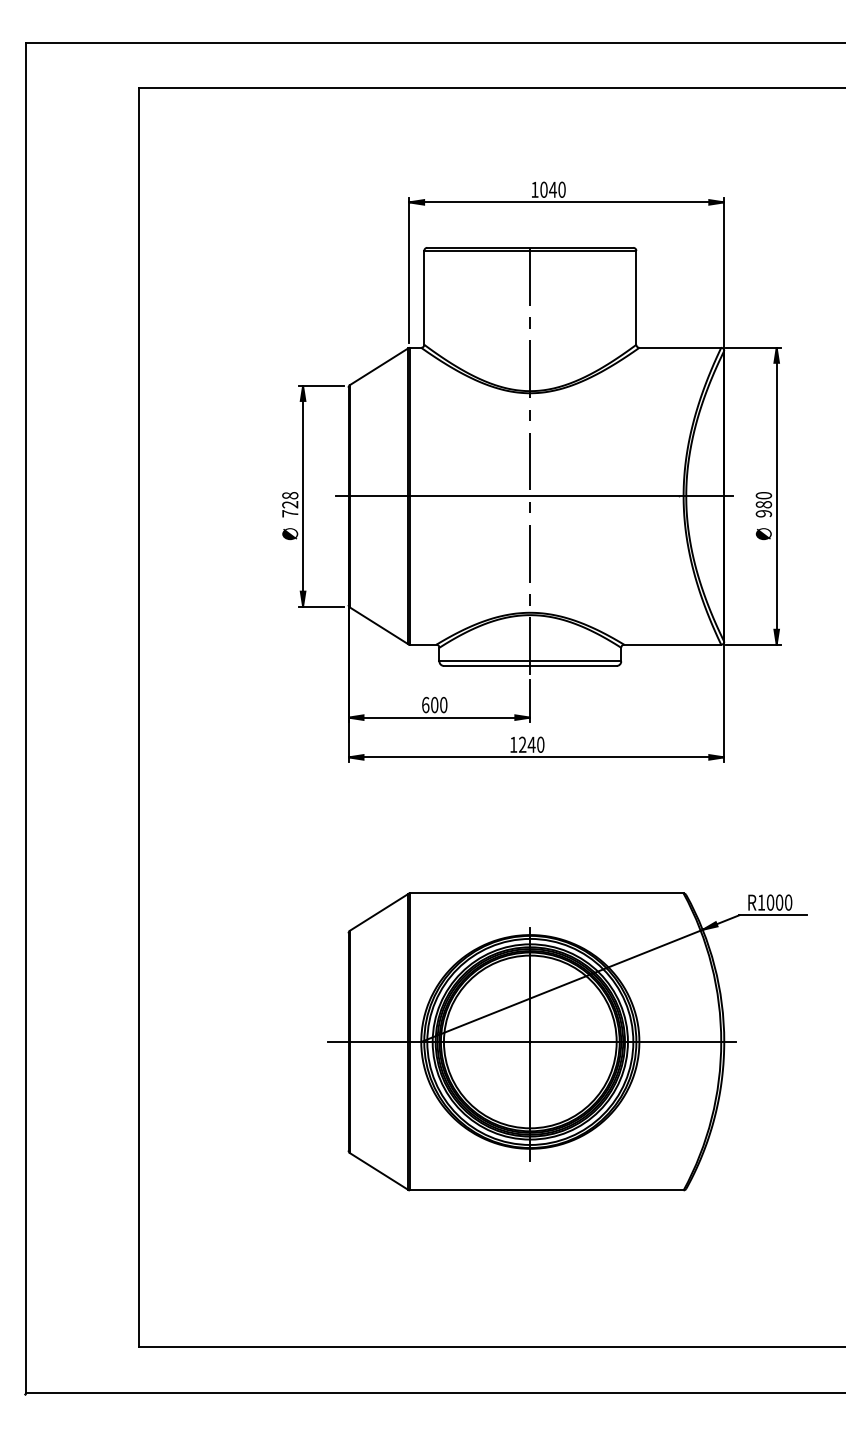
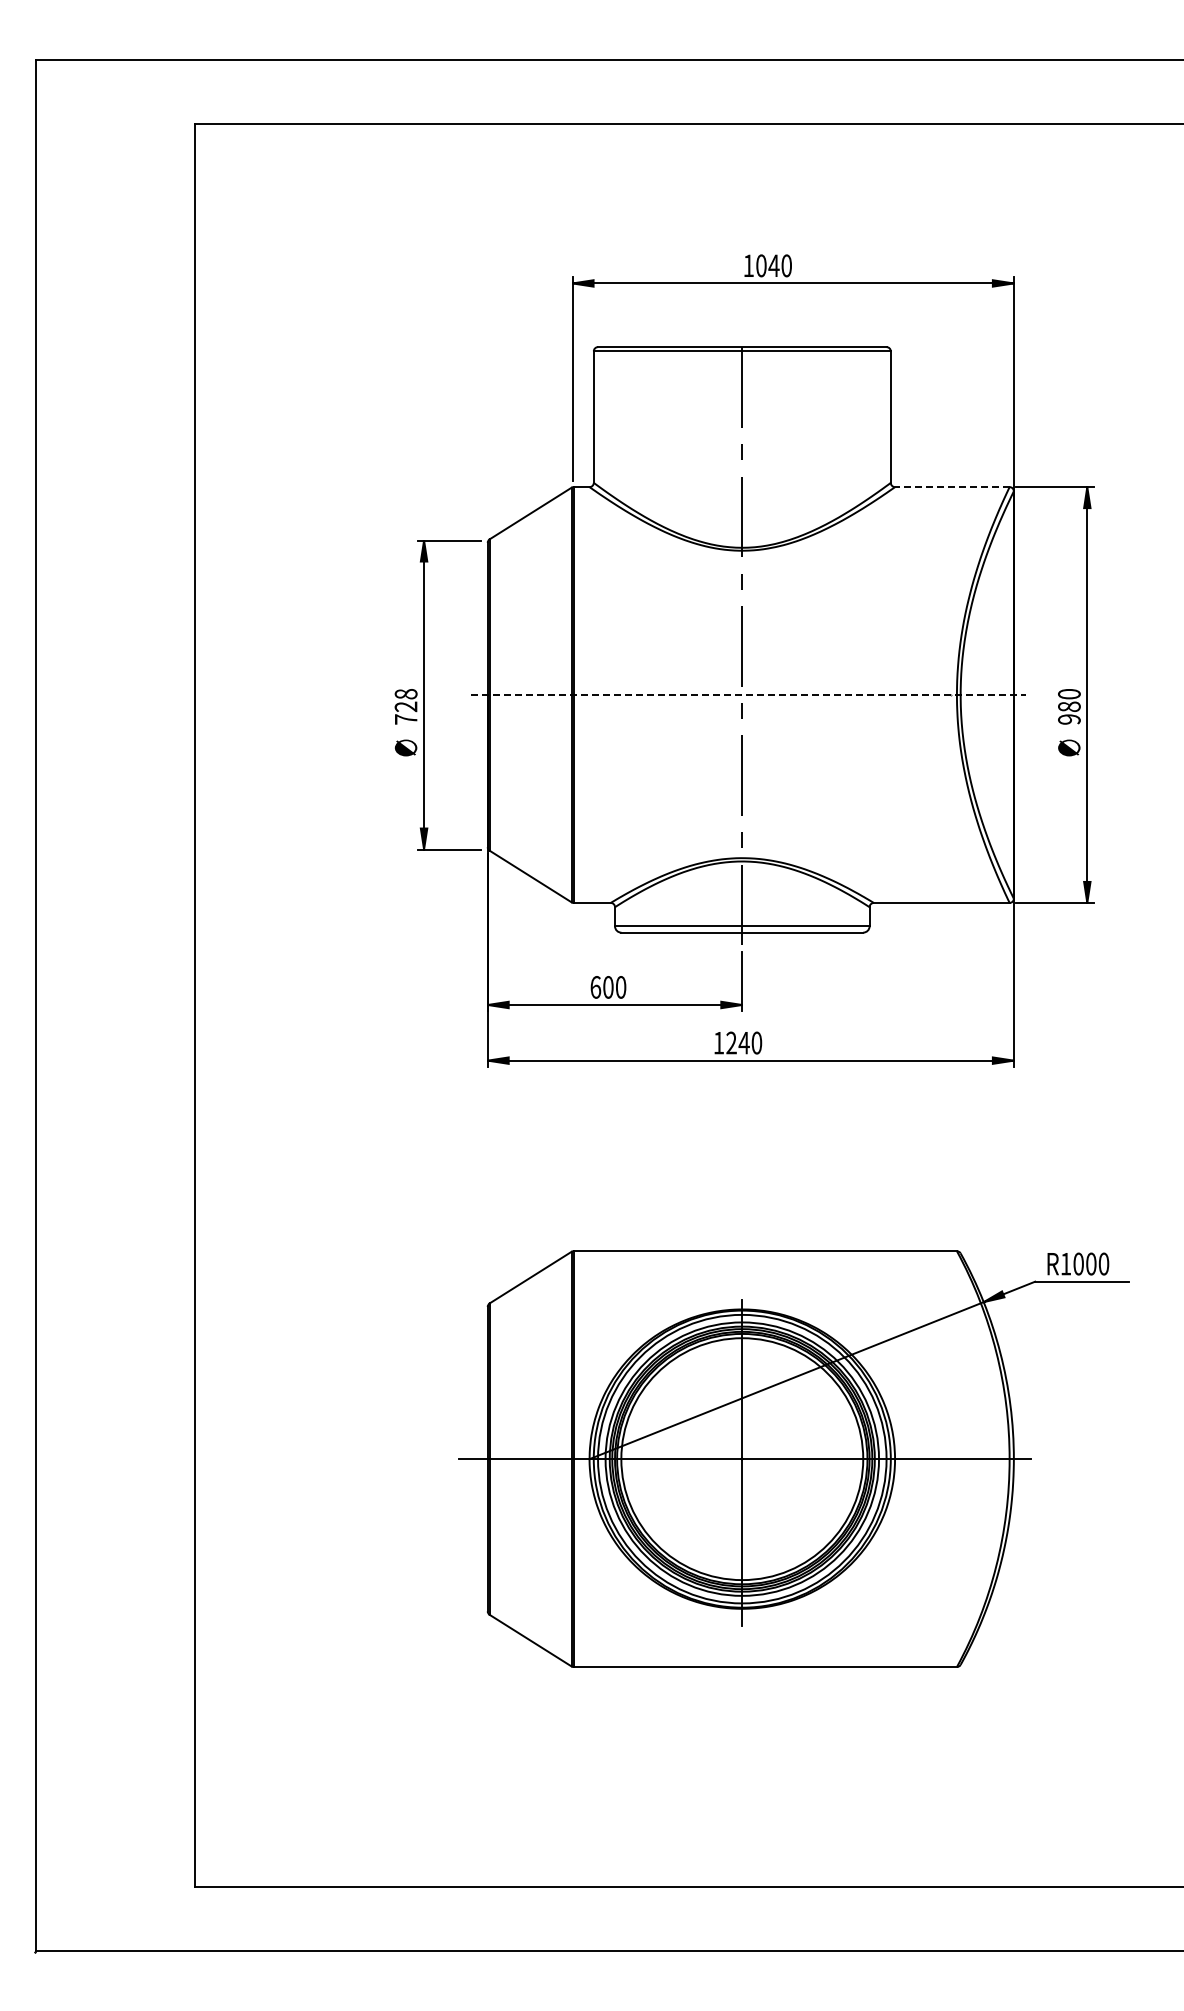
line: (679, 348) -> (951, 487), solid -> dashed
line: (534, 496) -> (748, 695), solid -> dashed

